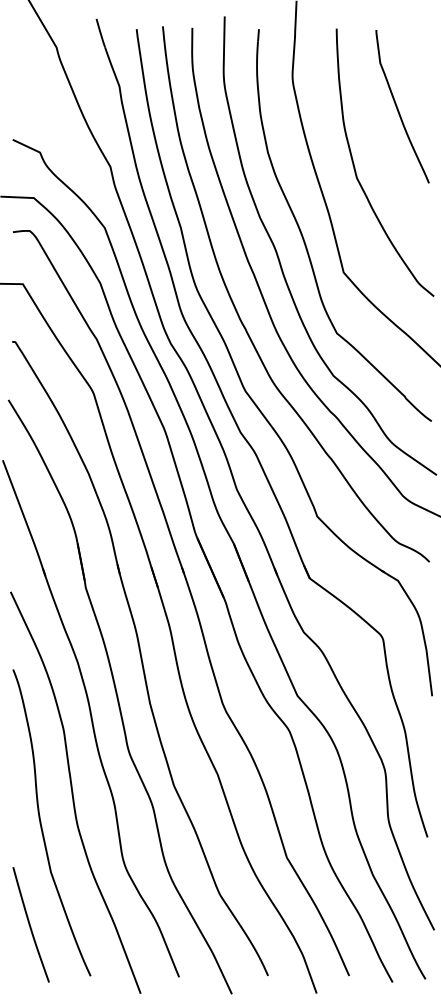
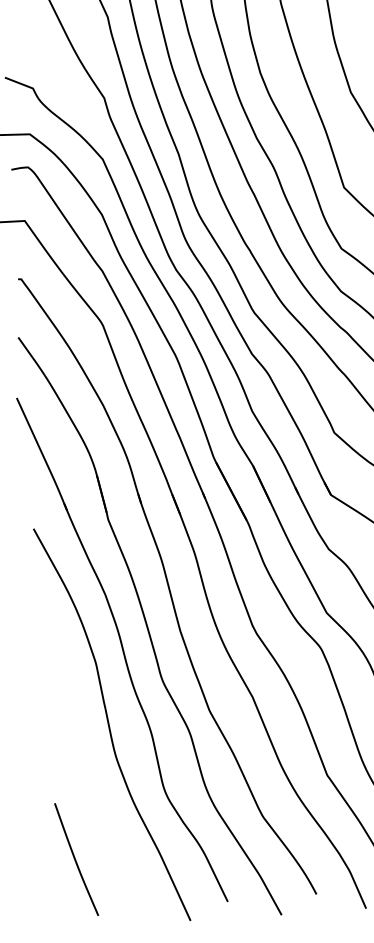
curve: (42, 826) -> (81, 760), removed

